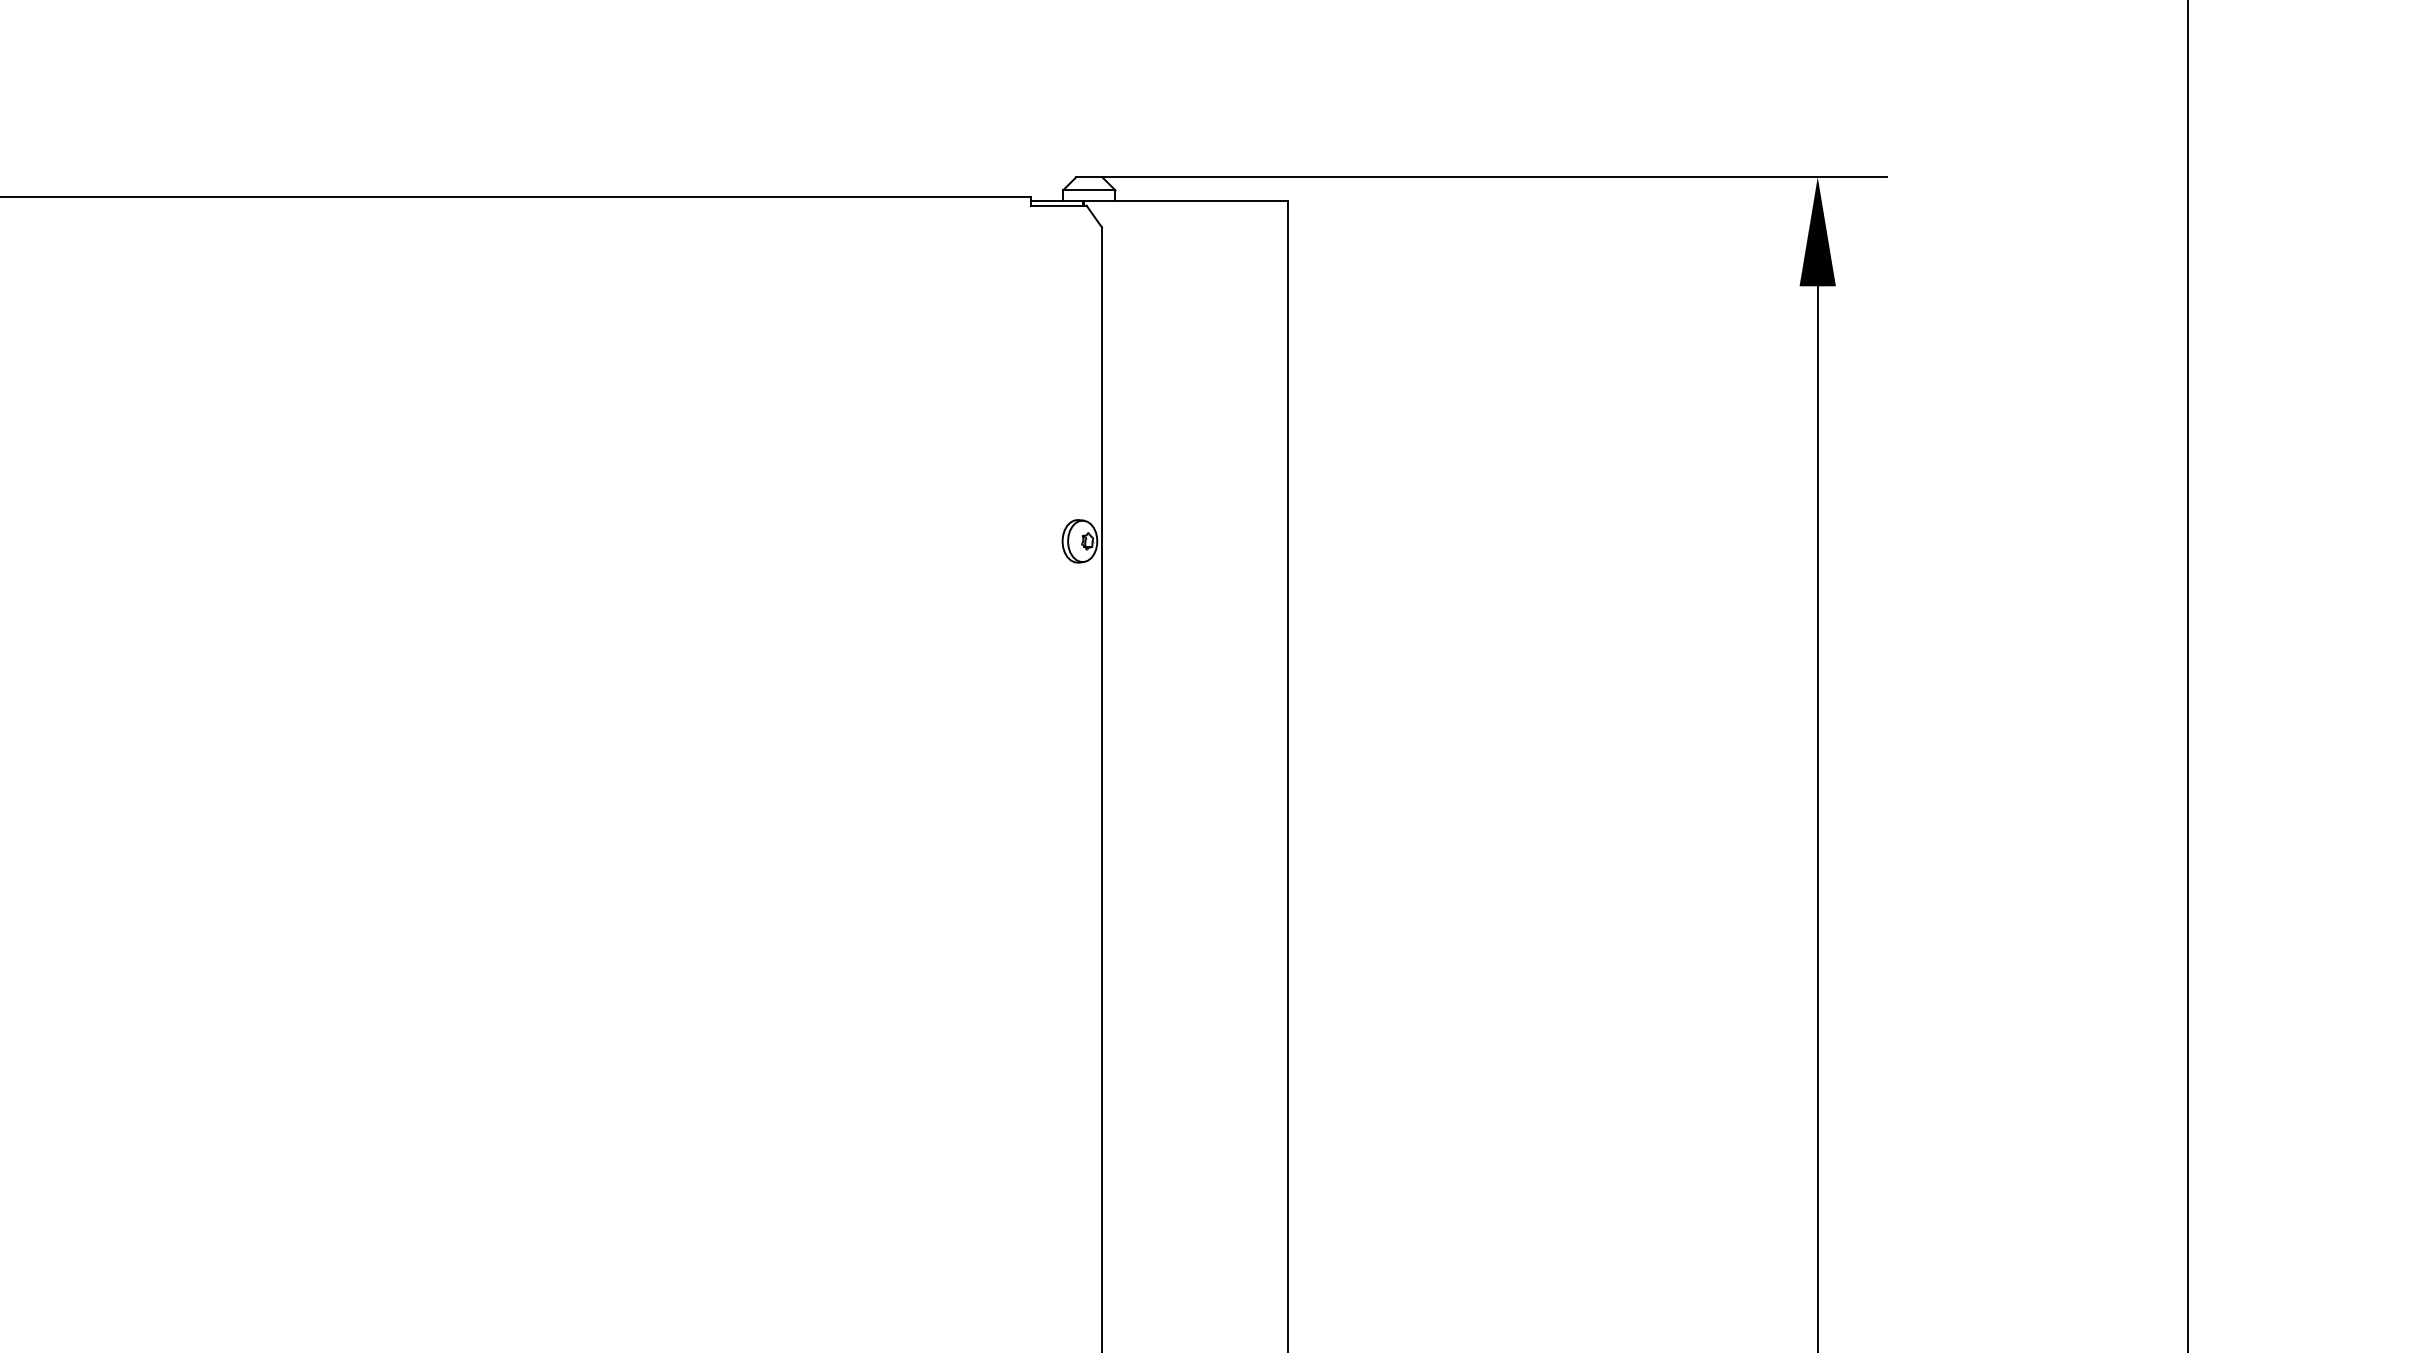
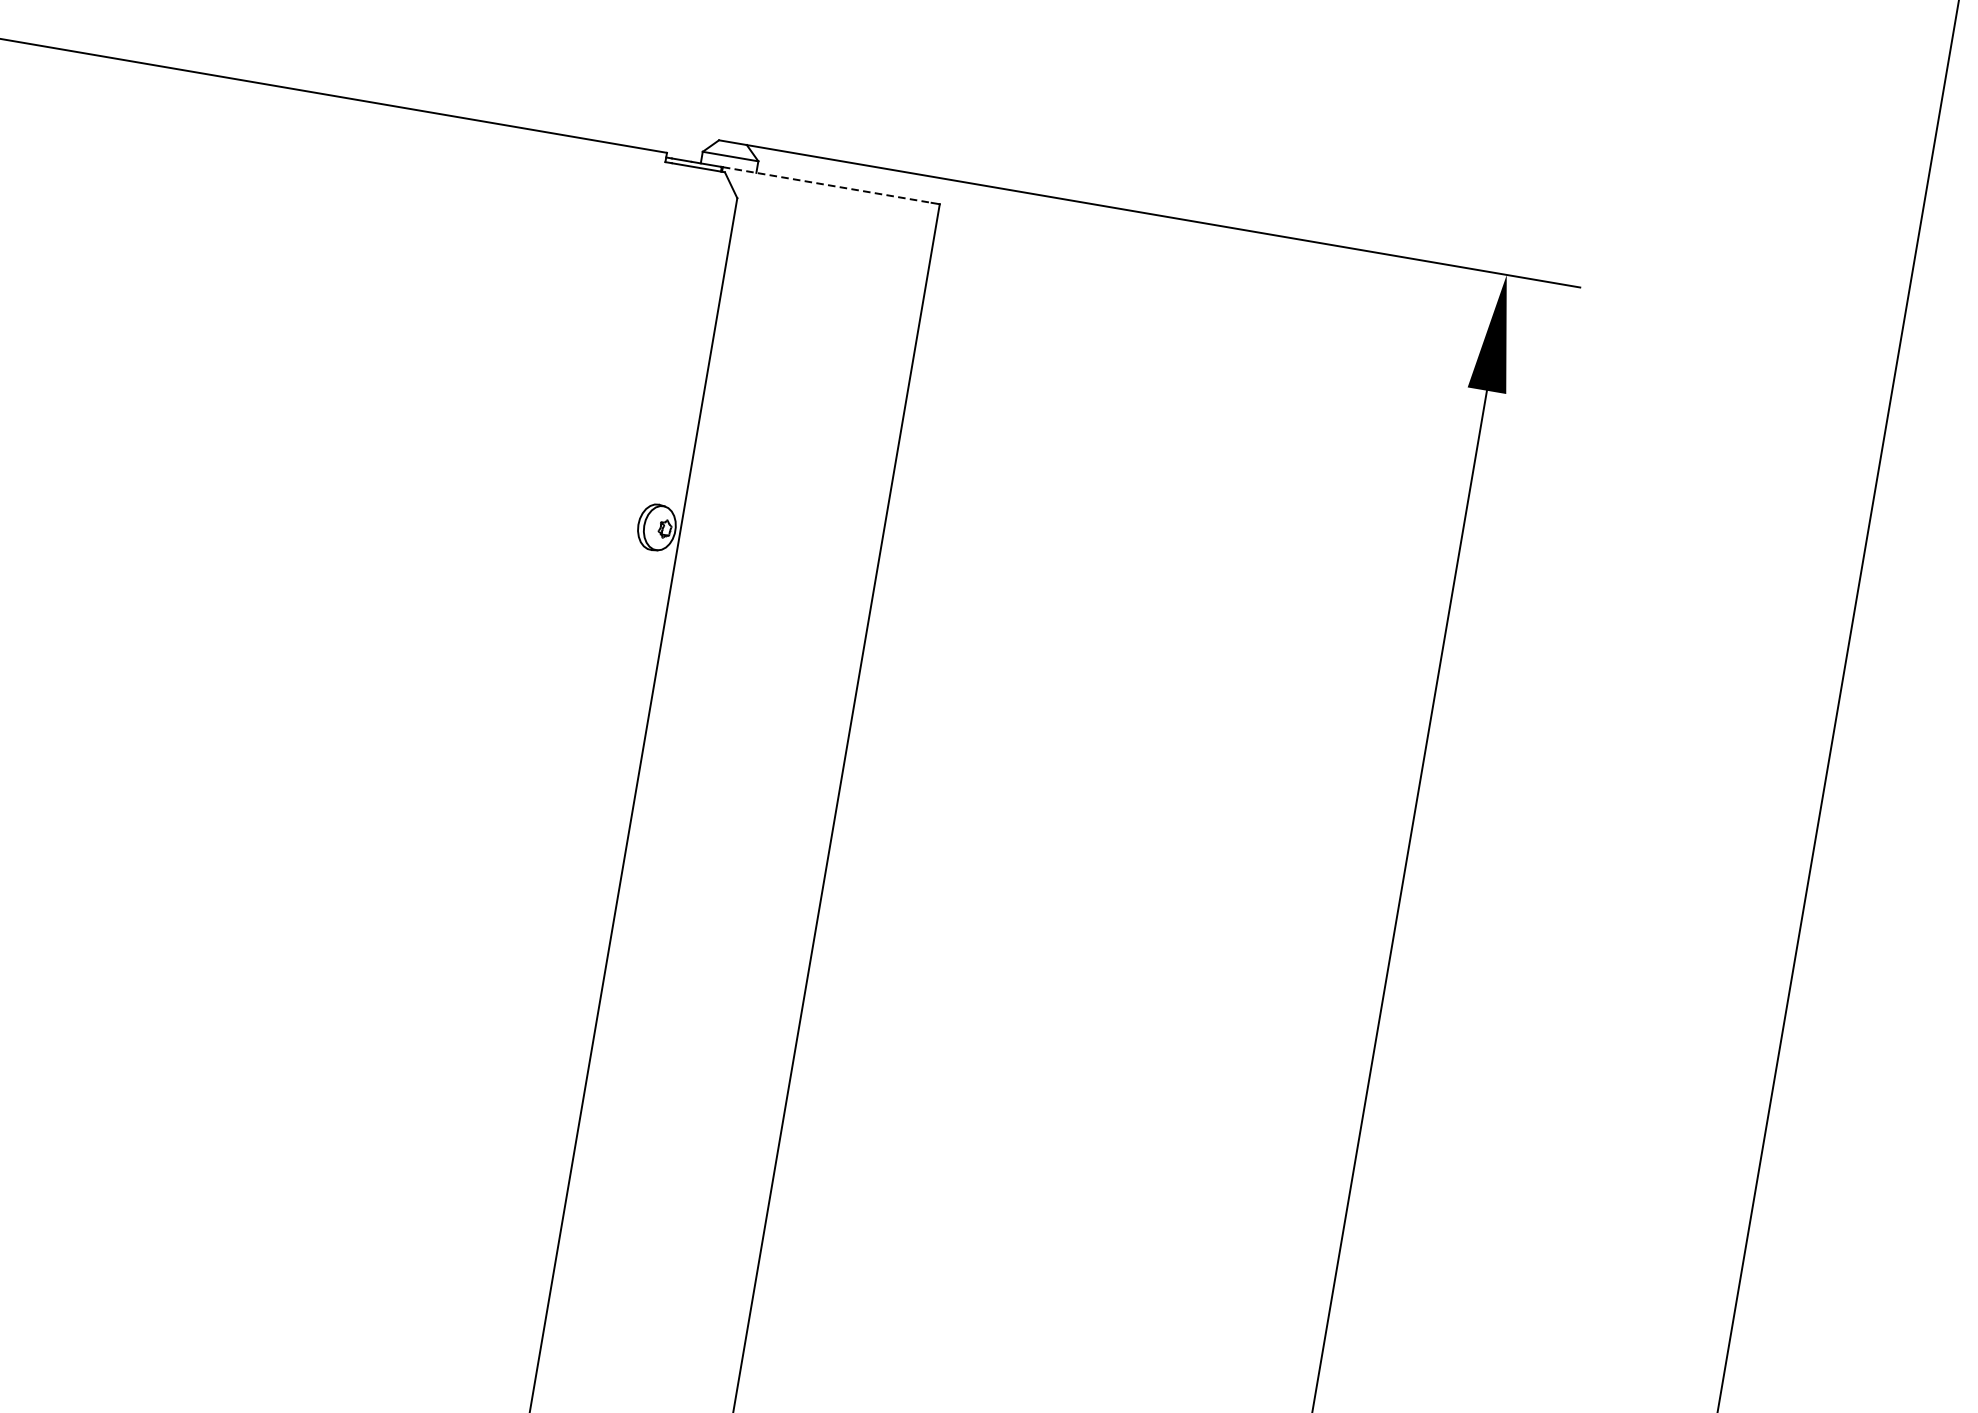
line: (1182, 201) -> (827, 185), solid -> dashed

